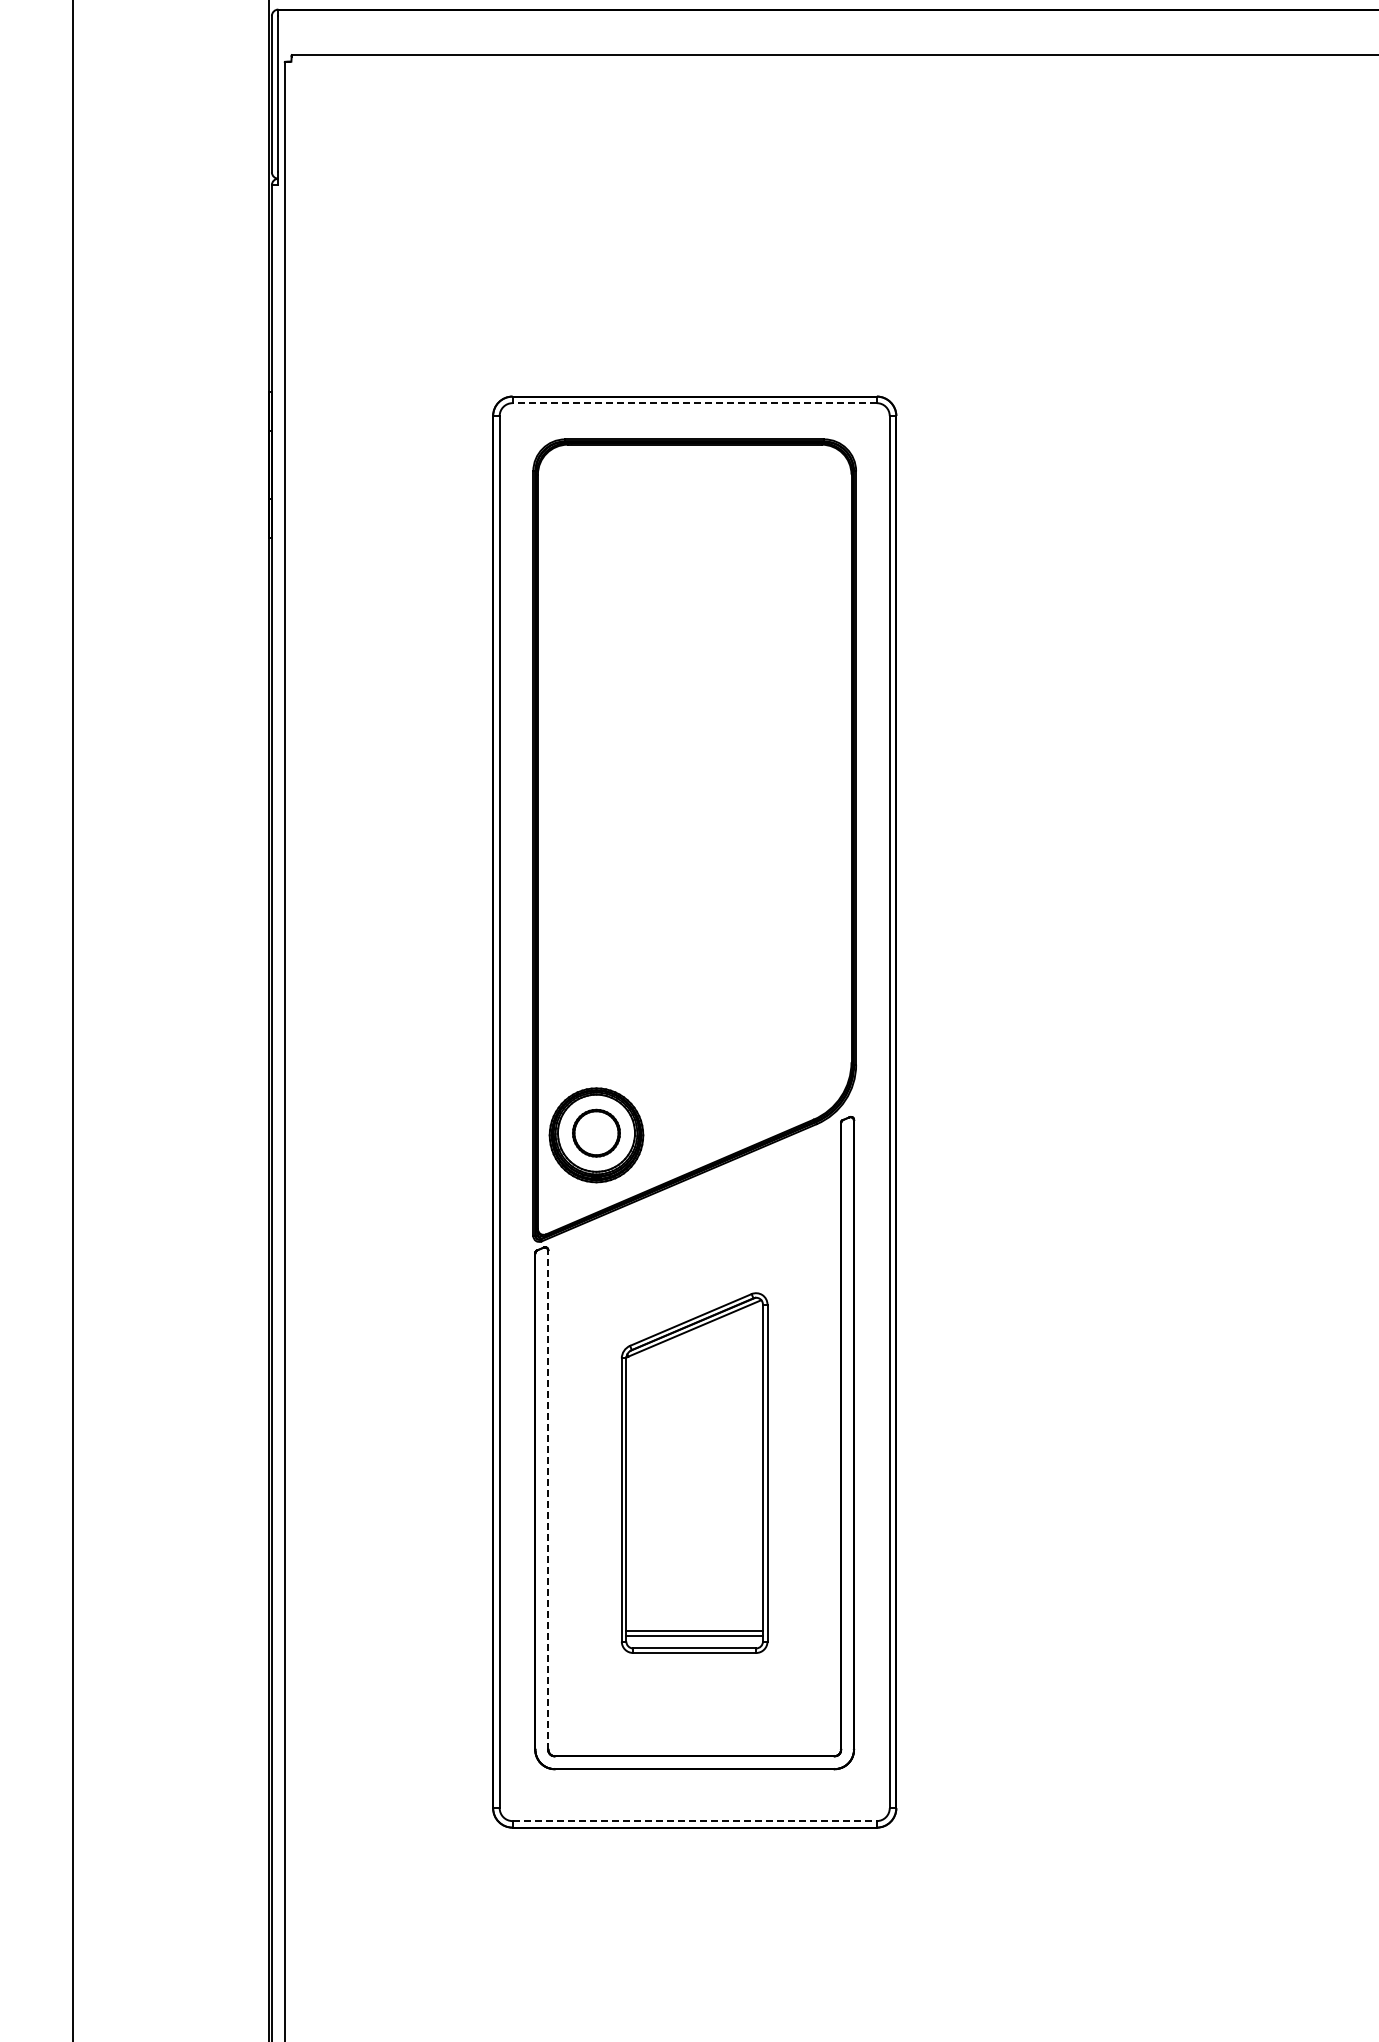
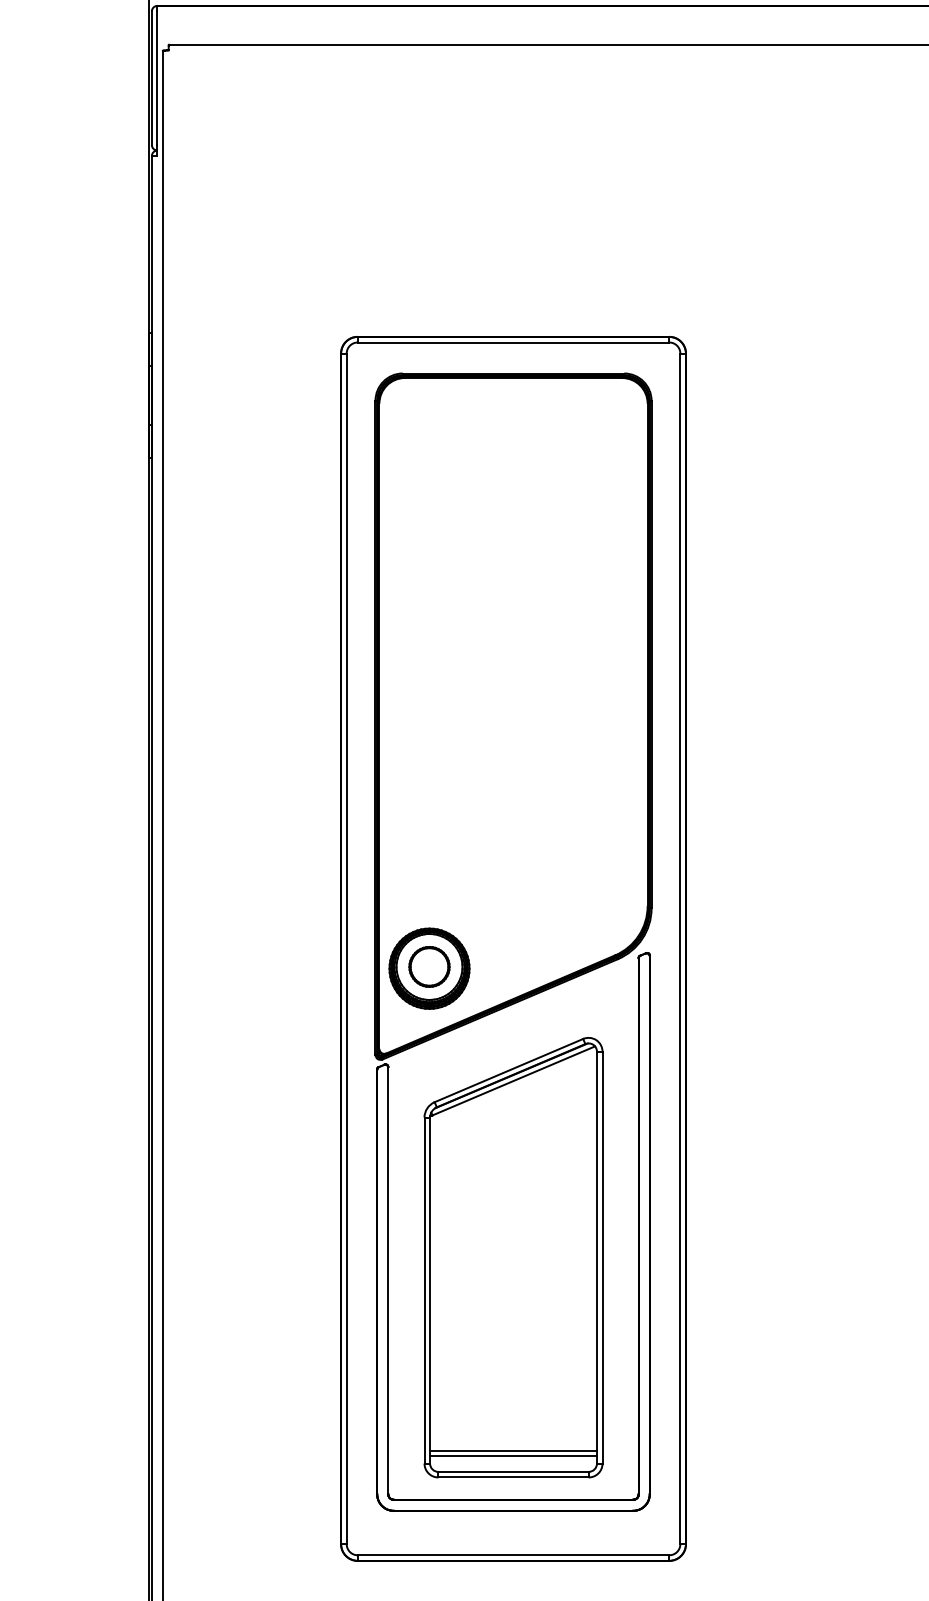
line: (694, 403) -> (513, 342), dashed -> solid
part: (694, 1472) -> (513, 1257), size x1.43
line: (548, 1500) -> (388, 1281), dashed -> solid
line: (695, 1821) -> (514, 1555), dashed -> solid

